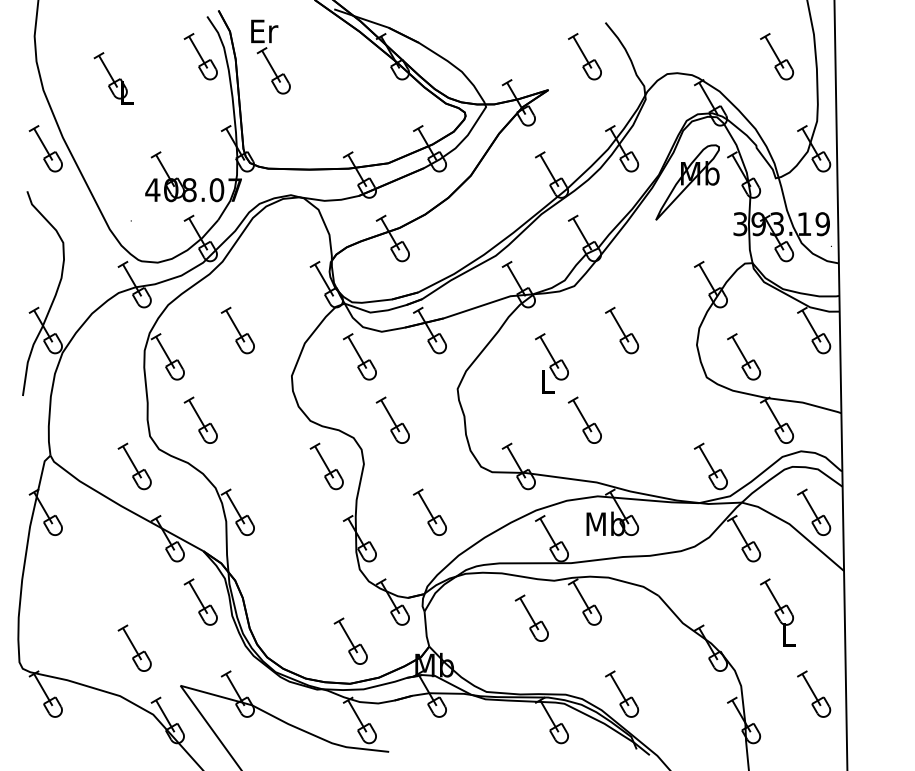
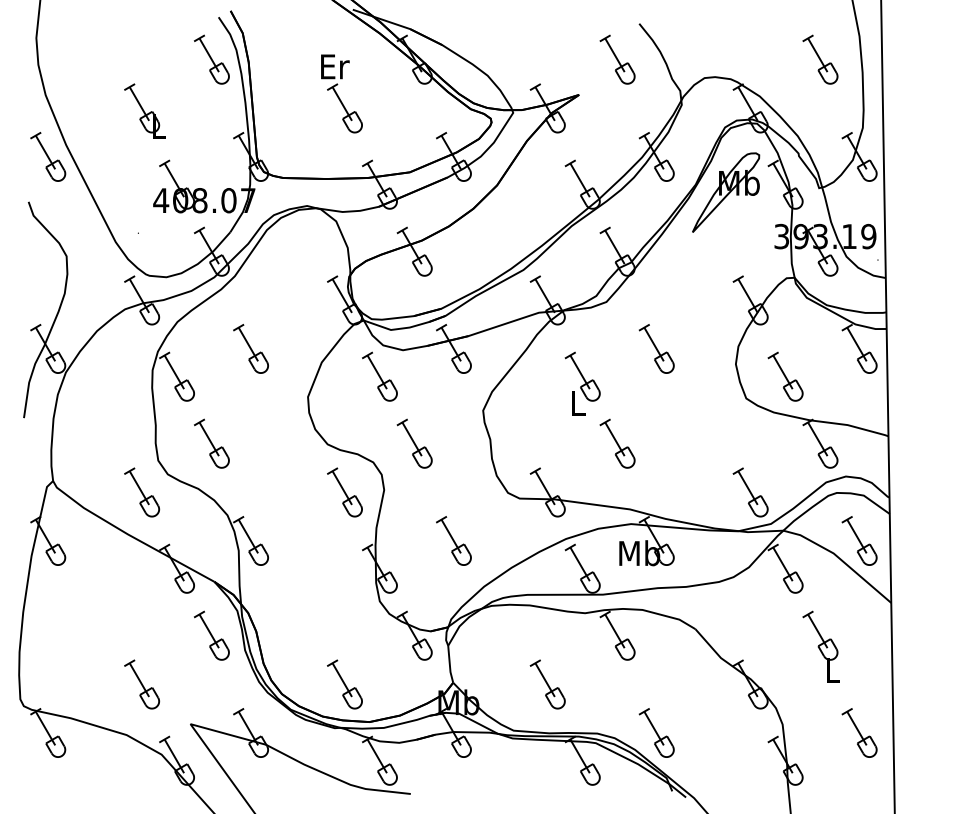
part: (270, 56) -> (341, 93), moved
part: (113, 78) -> (145, 111), moved
part: (531, 617) -> (547, 683), moved
part: (350, 640) -> (344, 683), moved

